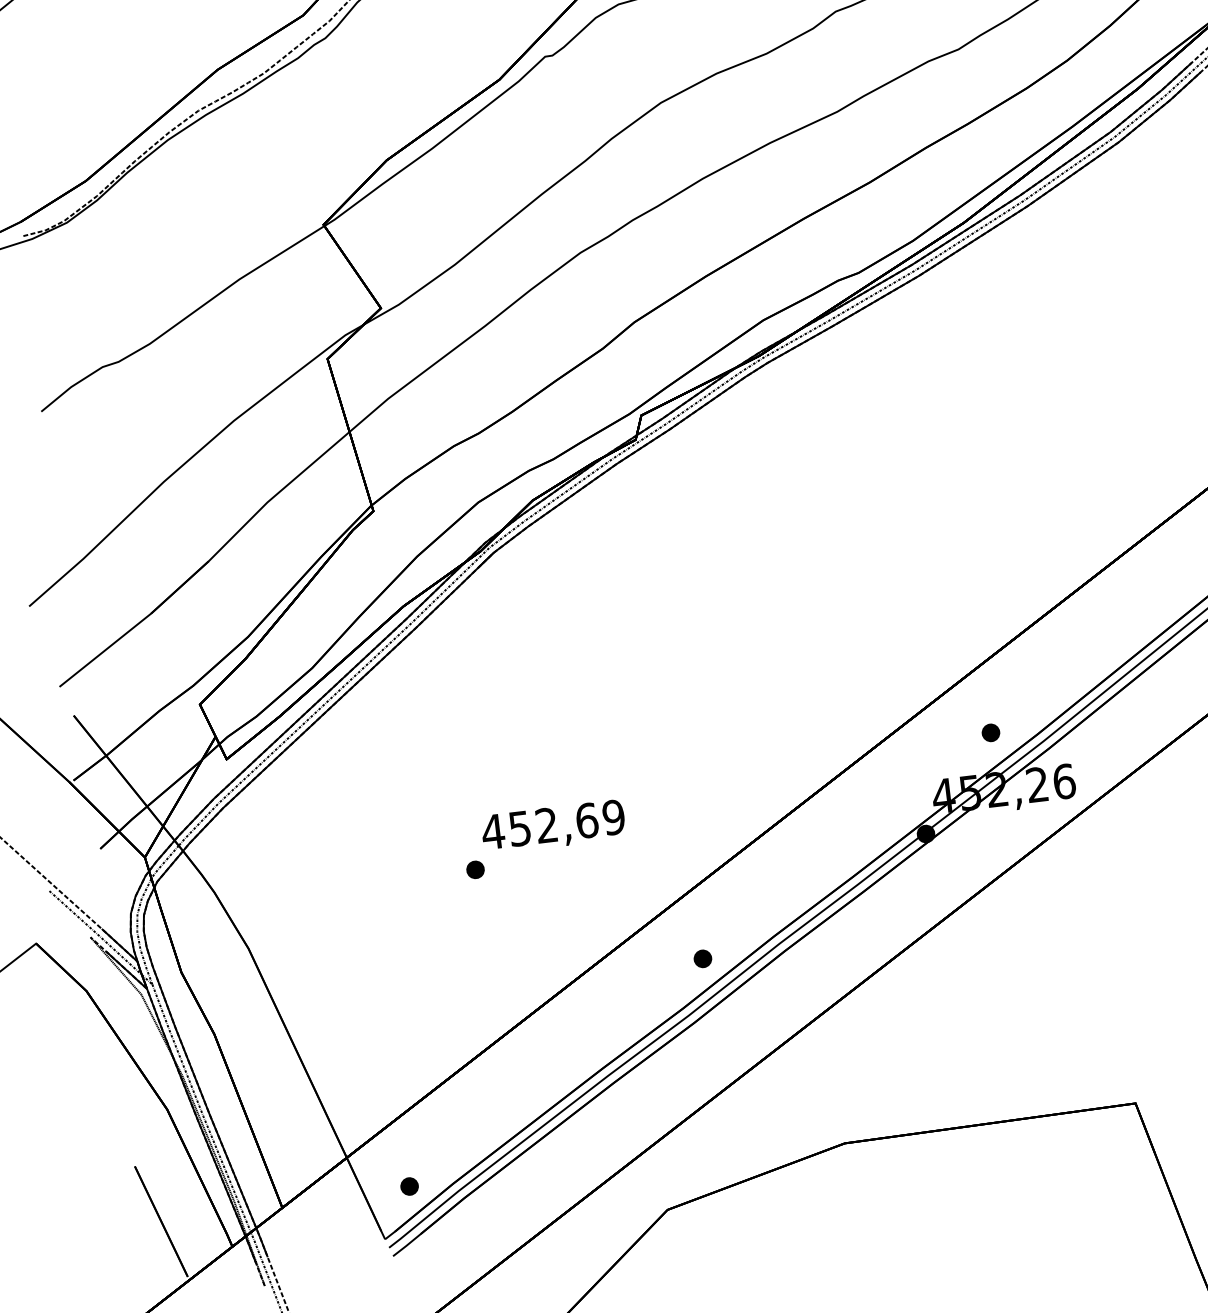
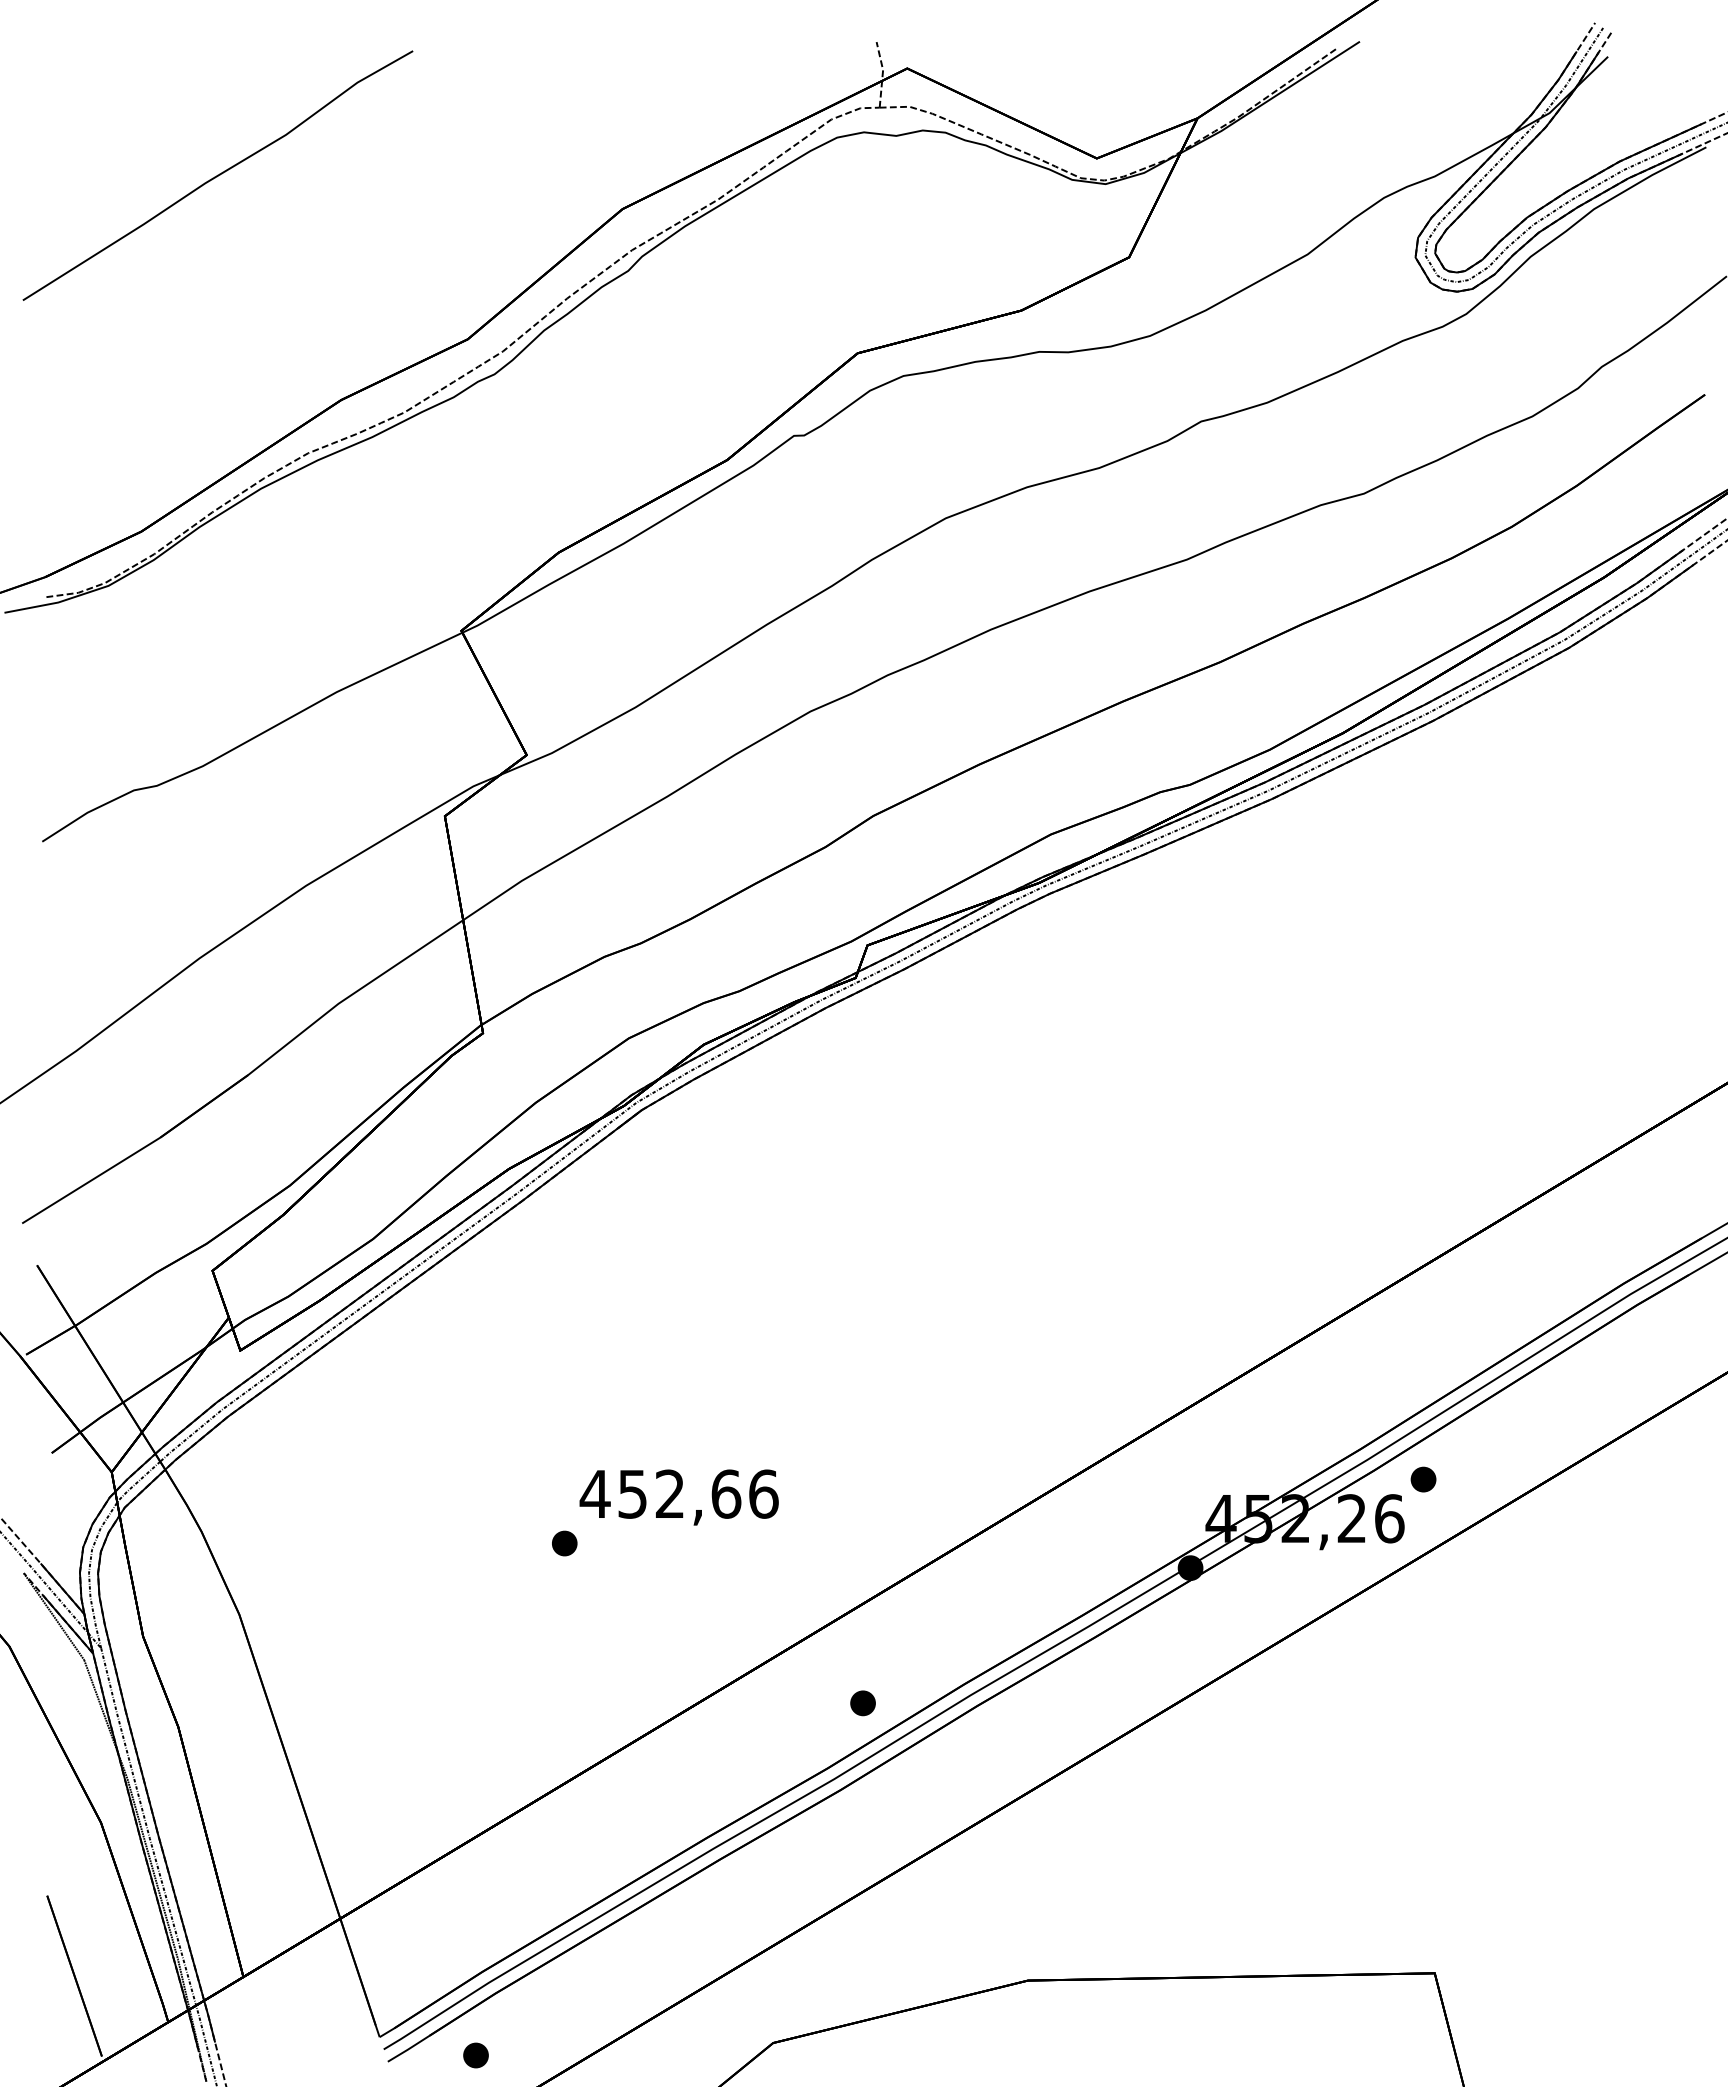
part: (990, 732) -> (1423, 1479), moved
text: (613, 817) -> (763, 1493), 452,69 -> 452,66
part: (409, 1186) -> (475, 2055), moved

